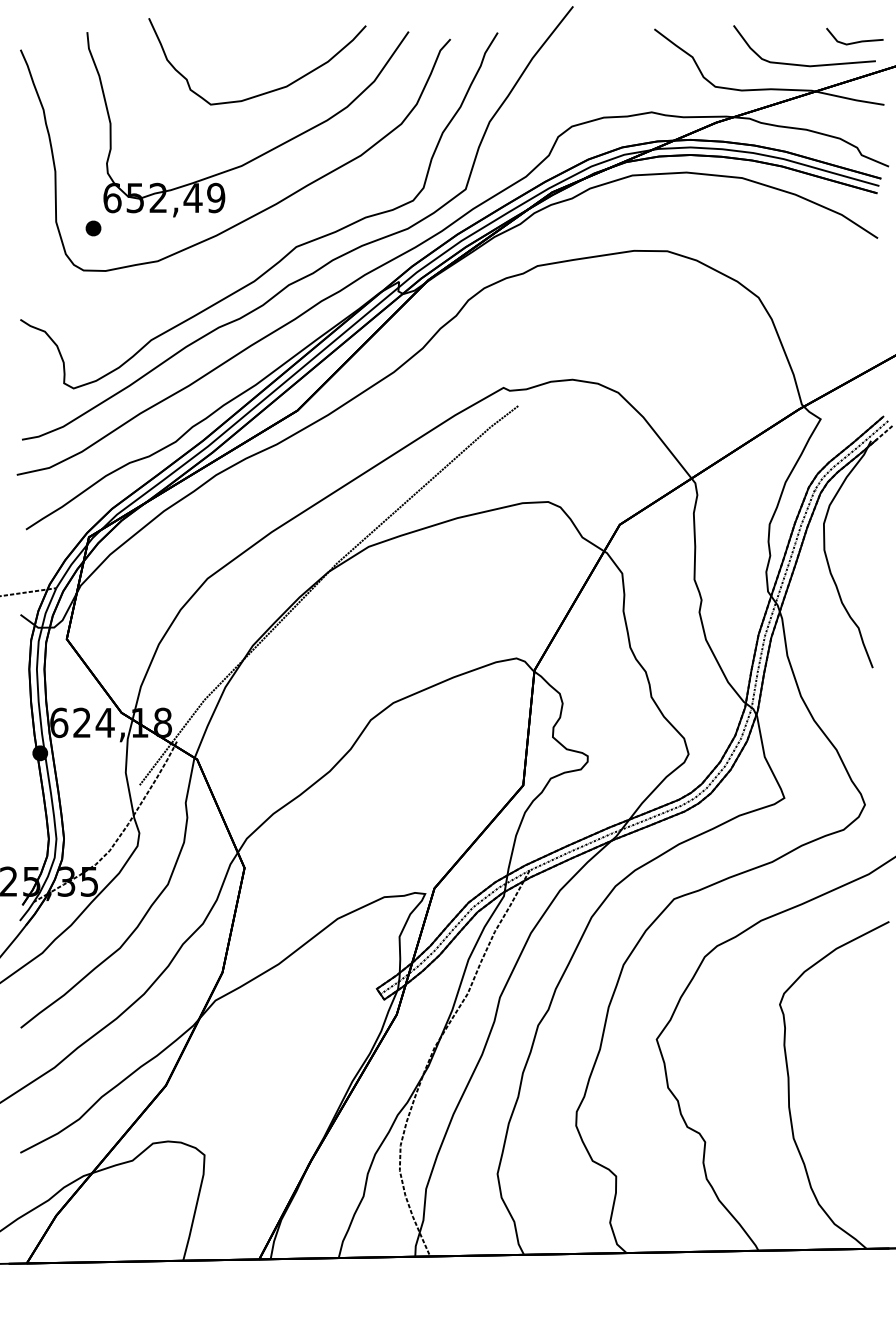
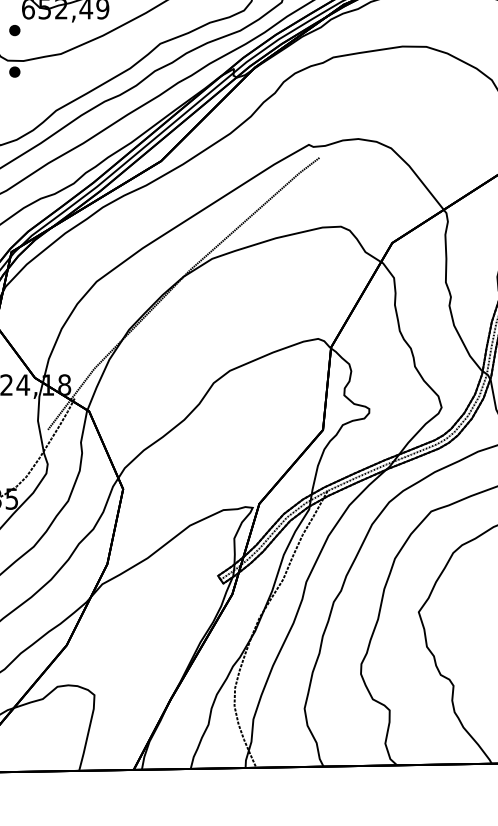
part: (93, 286) -> (14, 72), added

